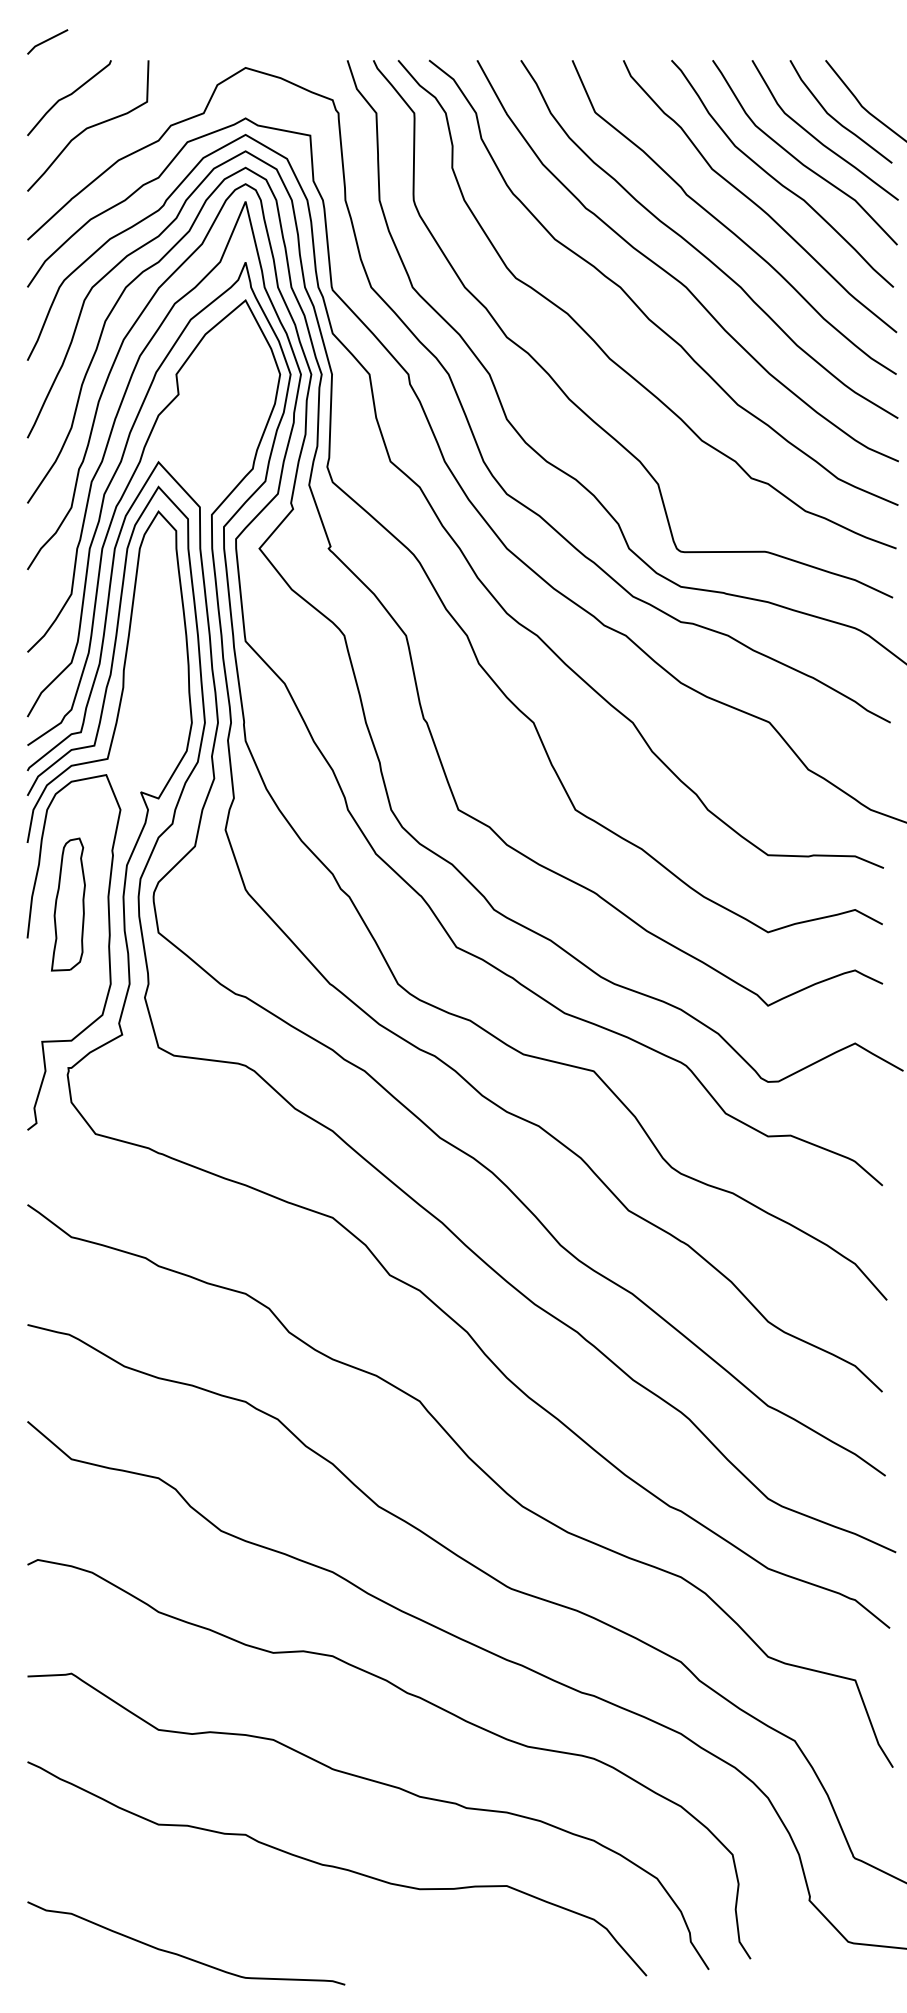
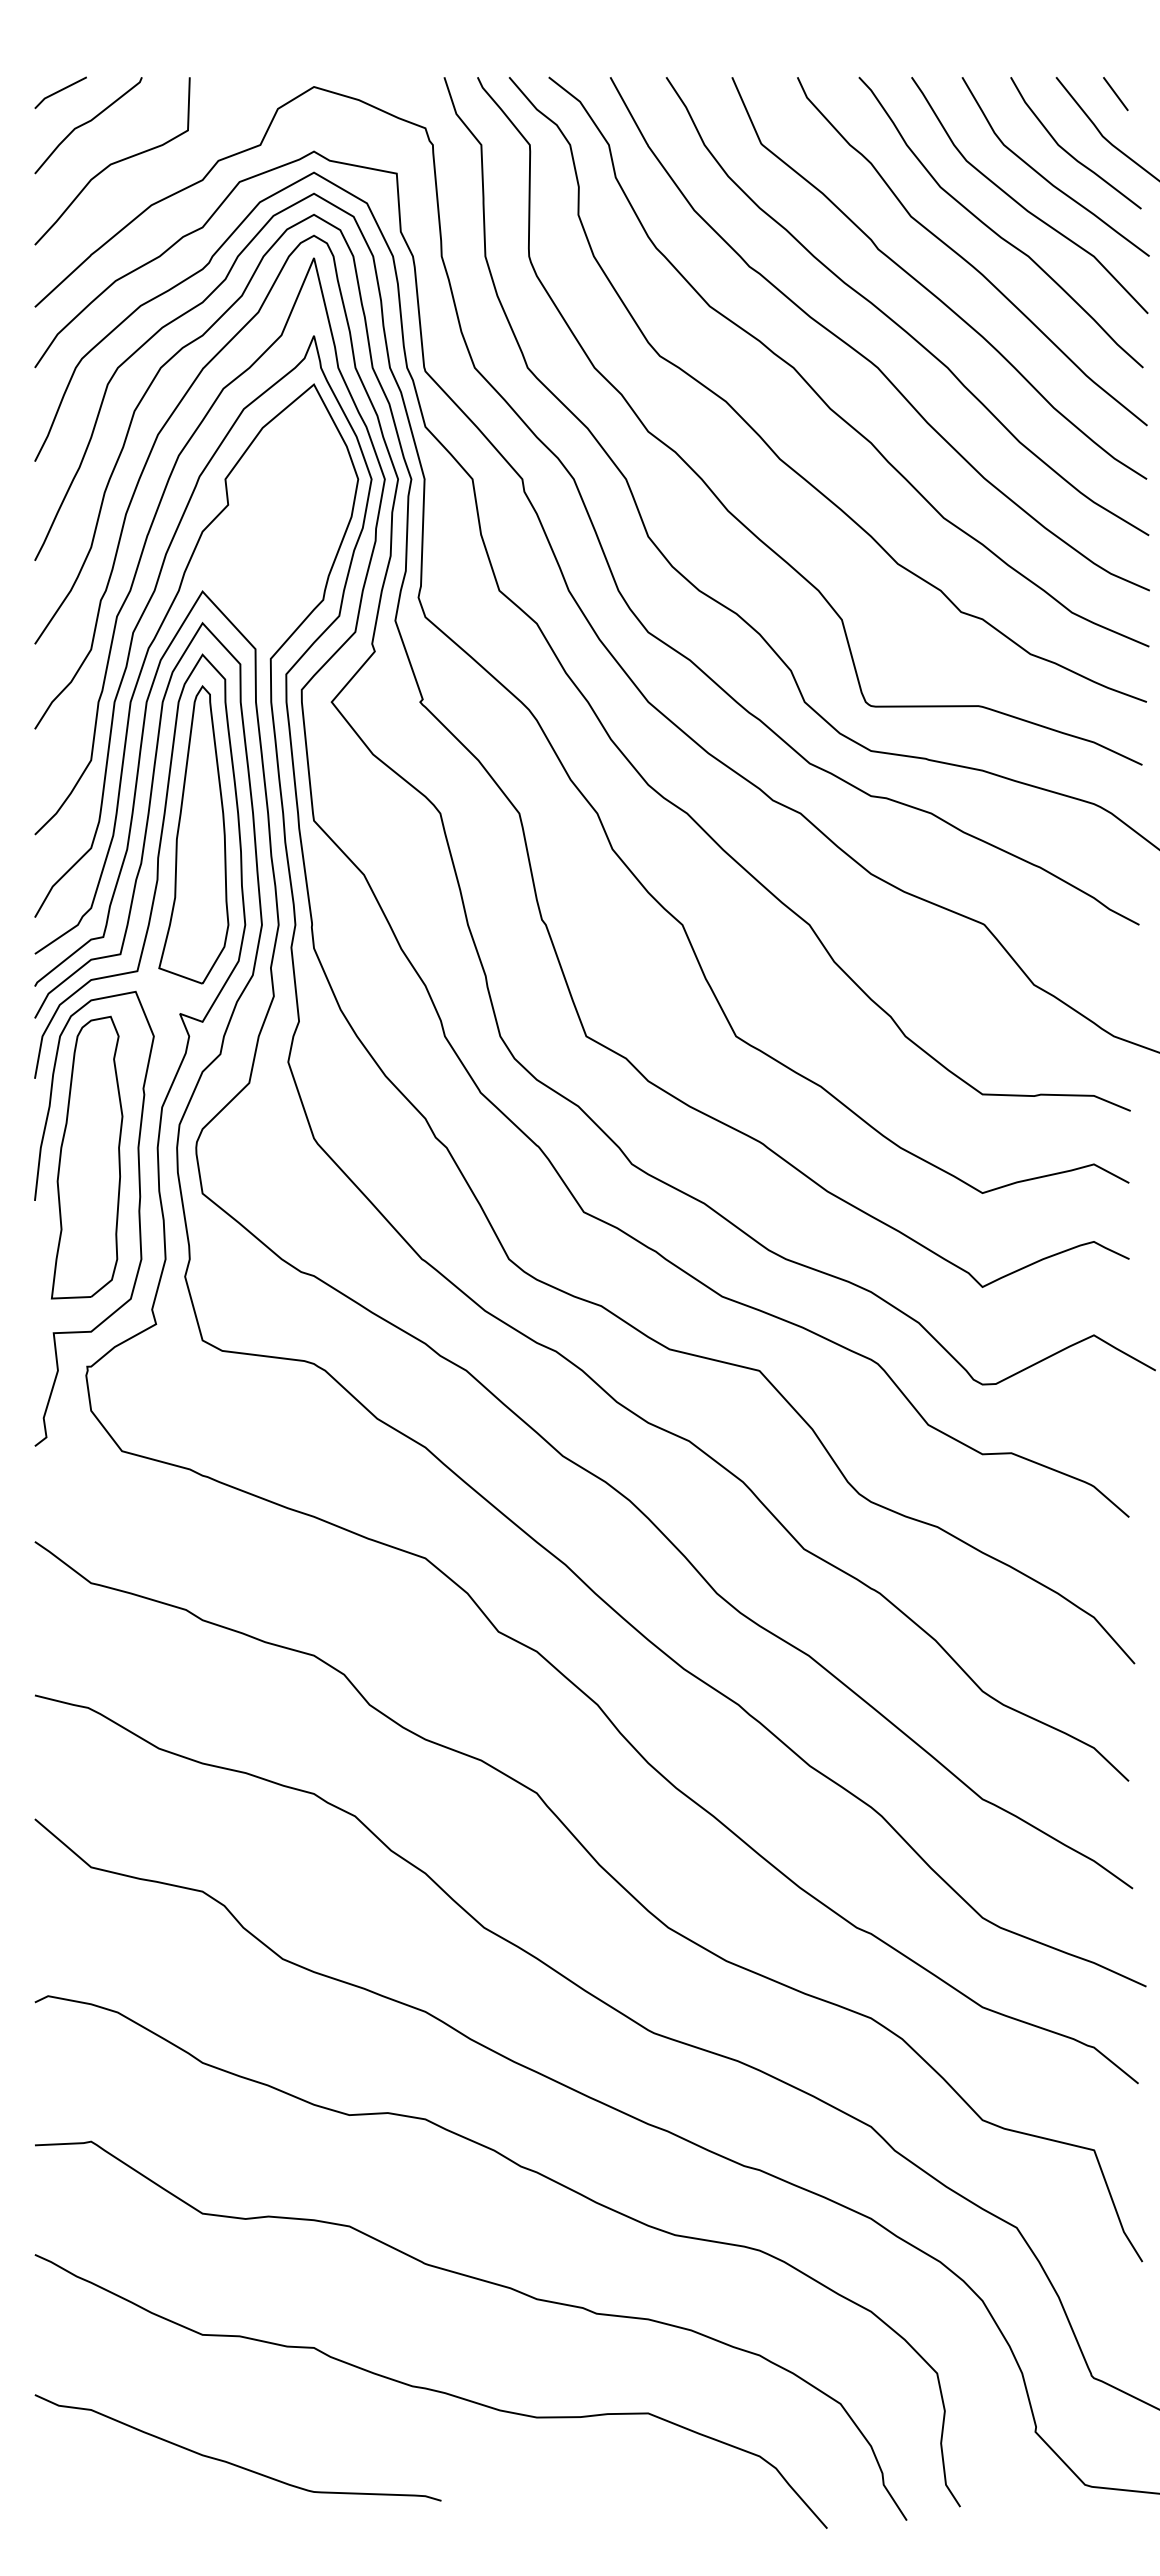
line: (47, 40) -> (60, 91), moved
line: (871, 73) -> (1115, 94), added
part: (151, 652) -> (193, 834), added
part: (68, 904) -> (87, 1157), size x1.67
curve: (181, 1954) -> (231, 2462), moved

